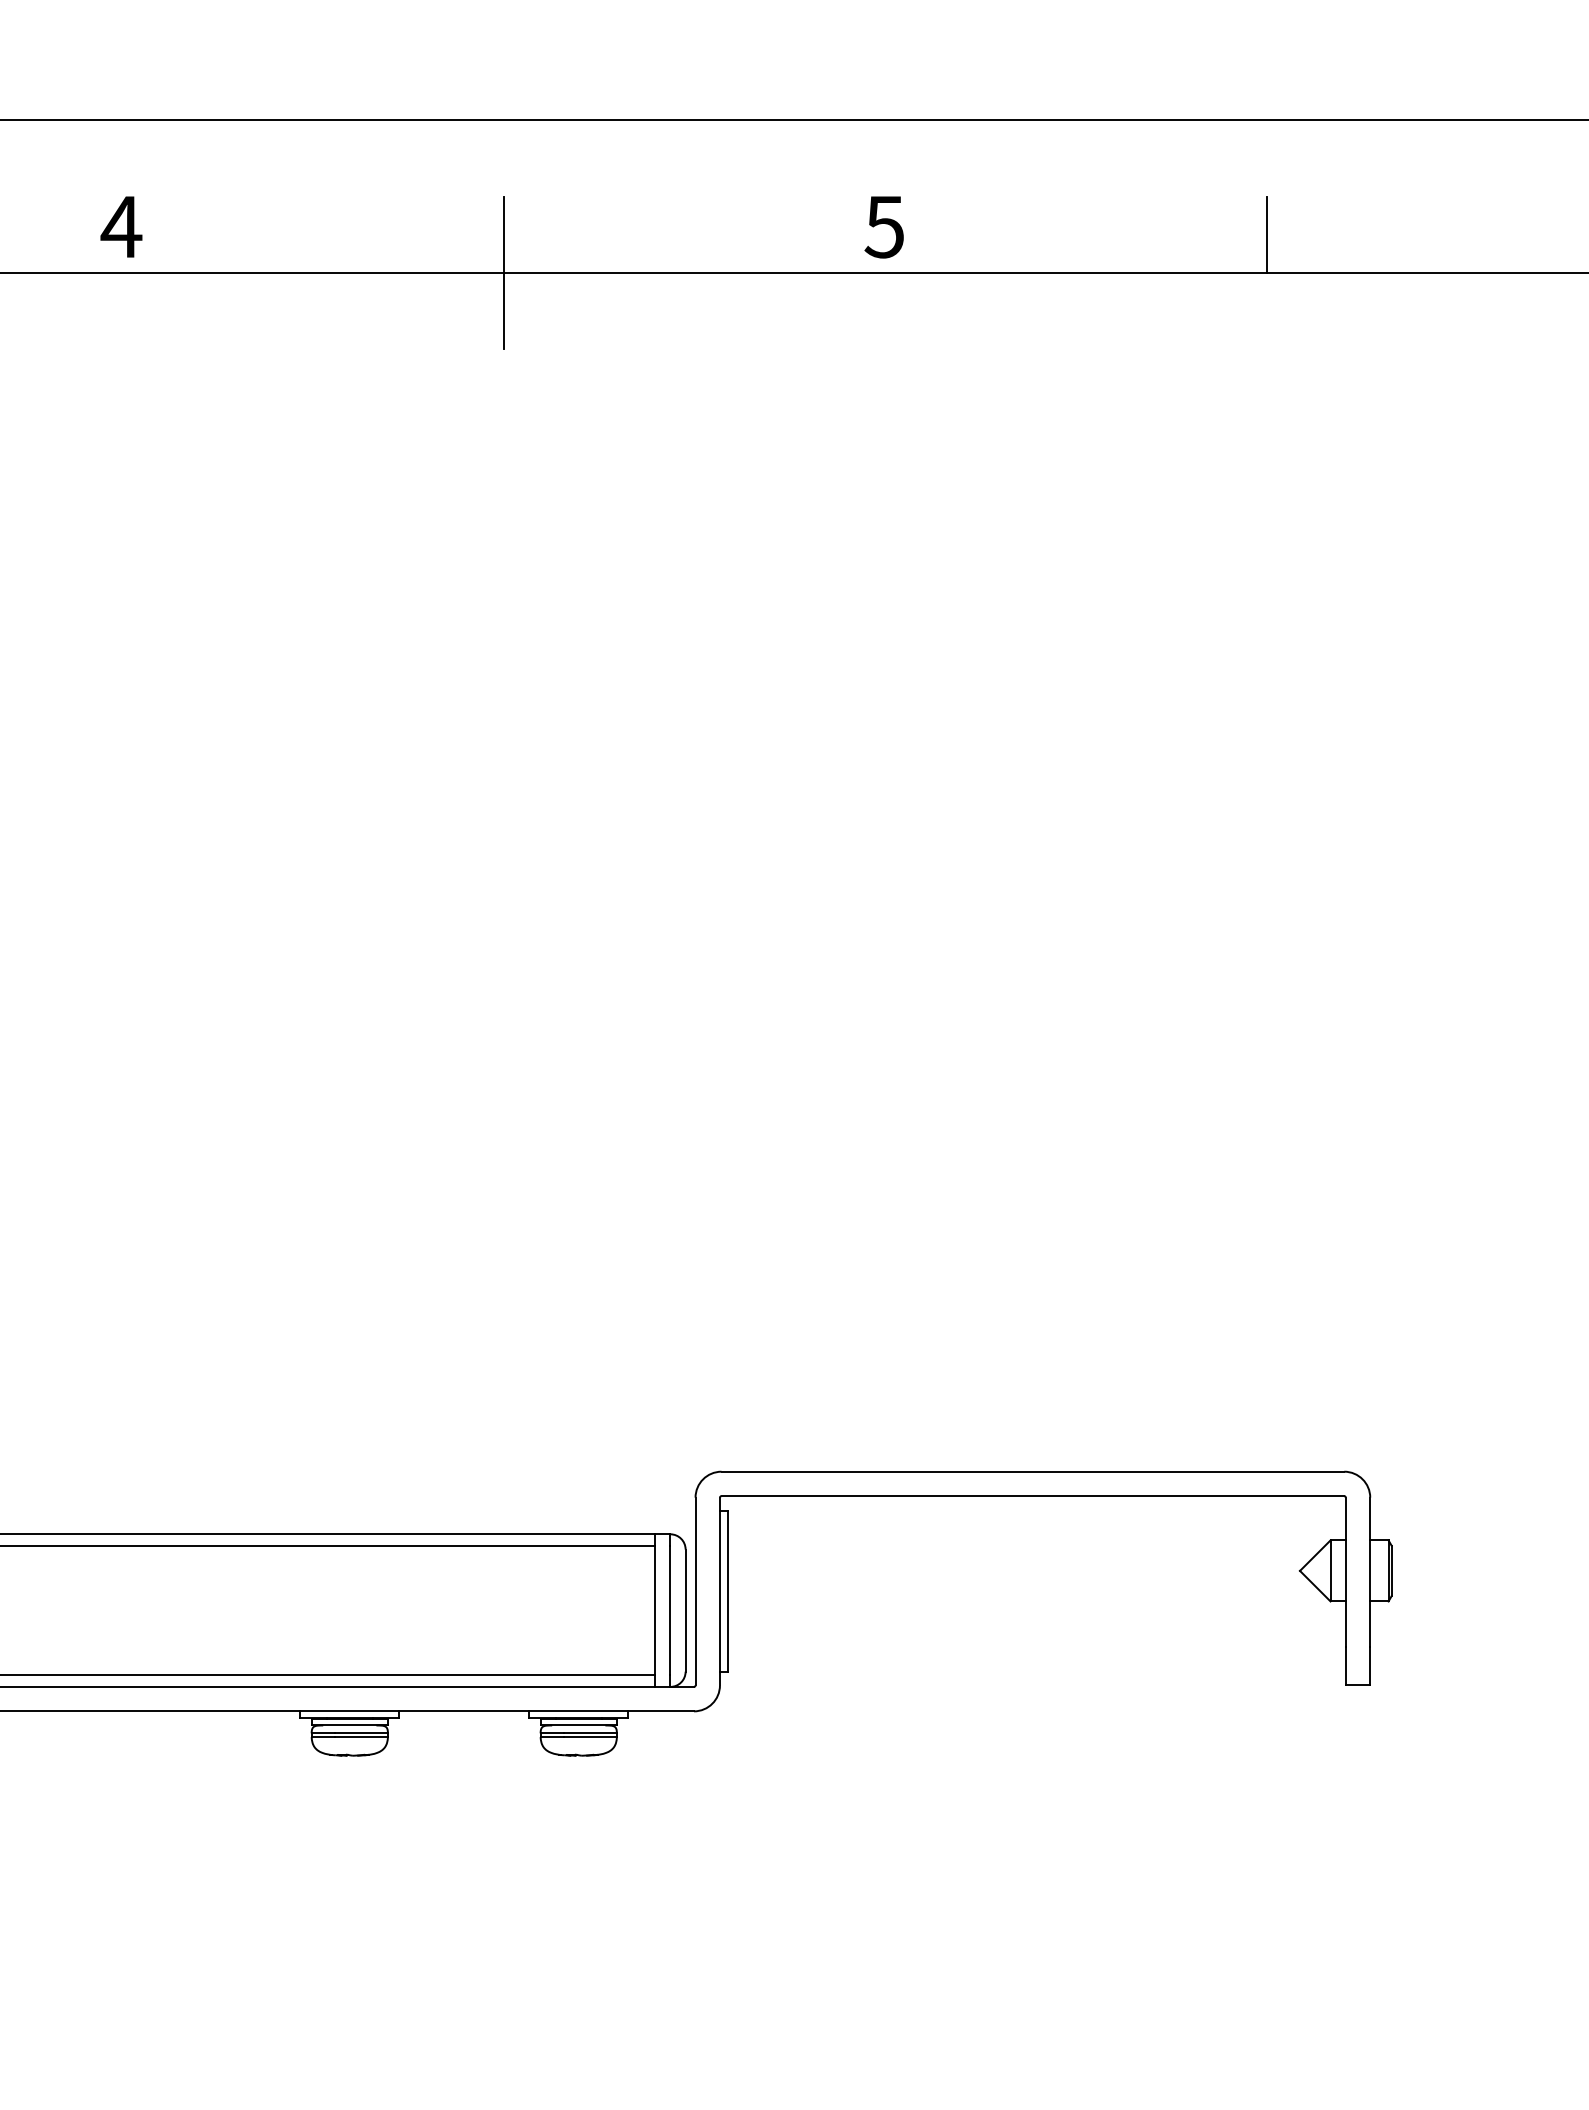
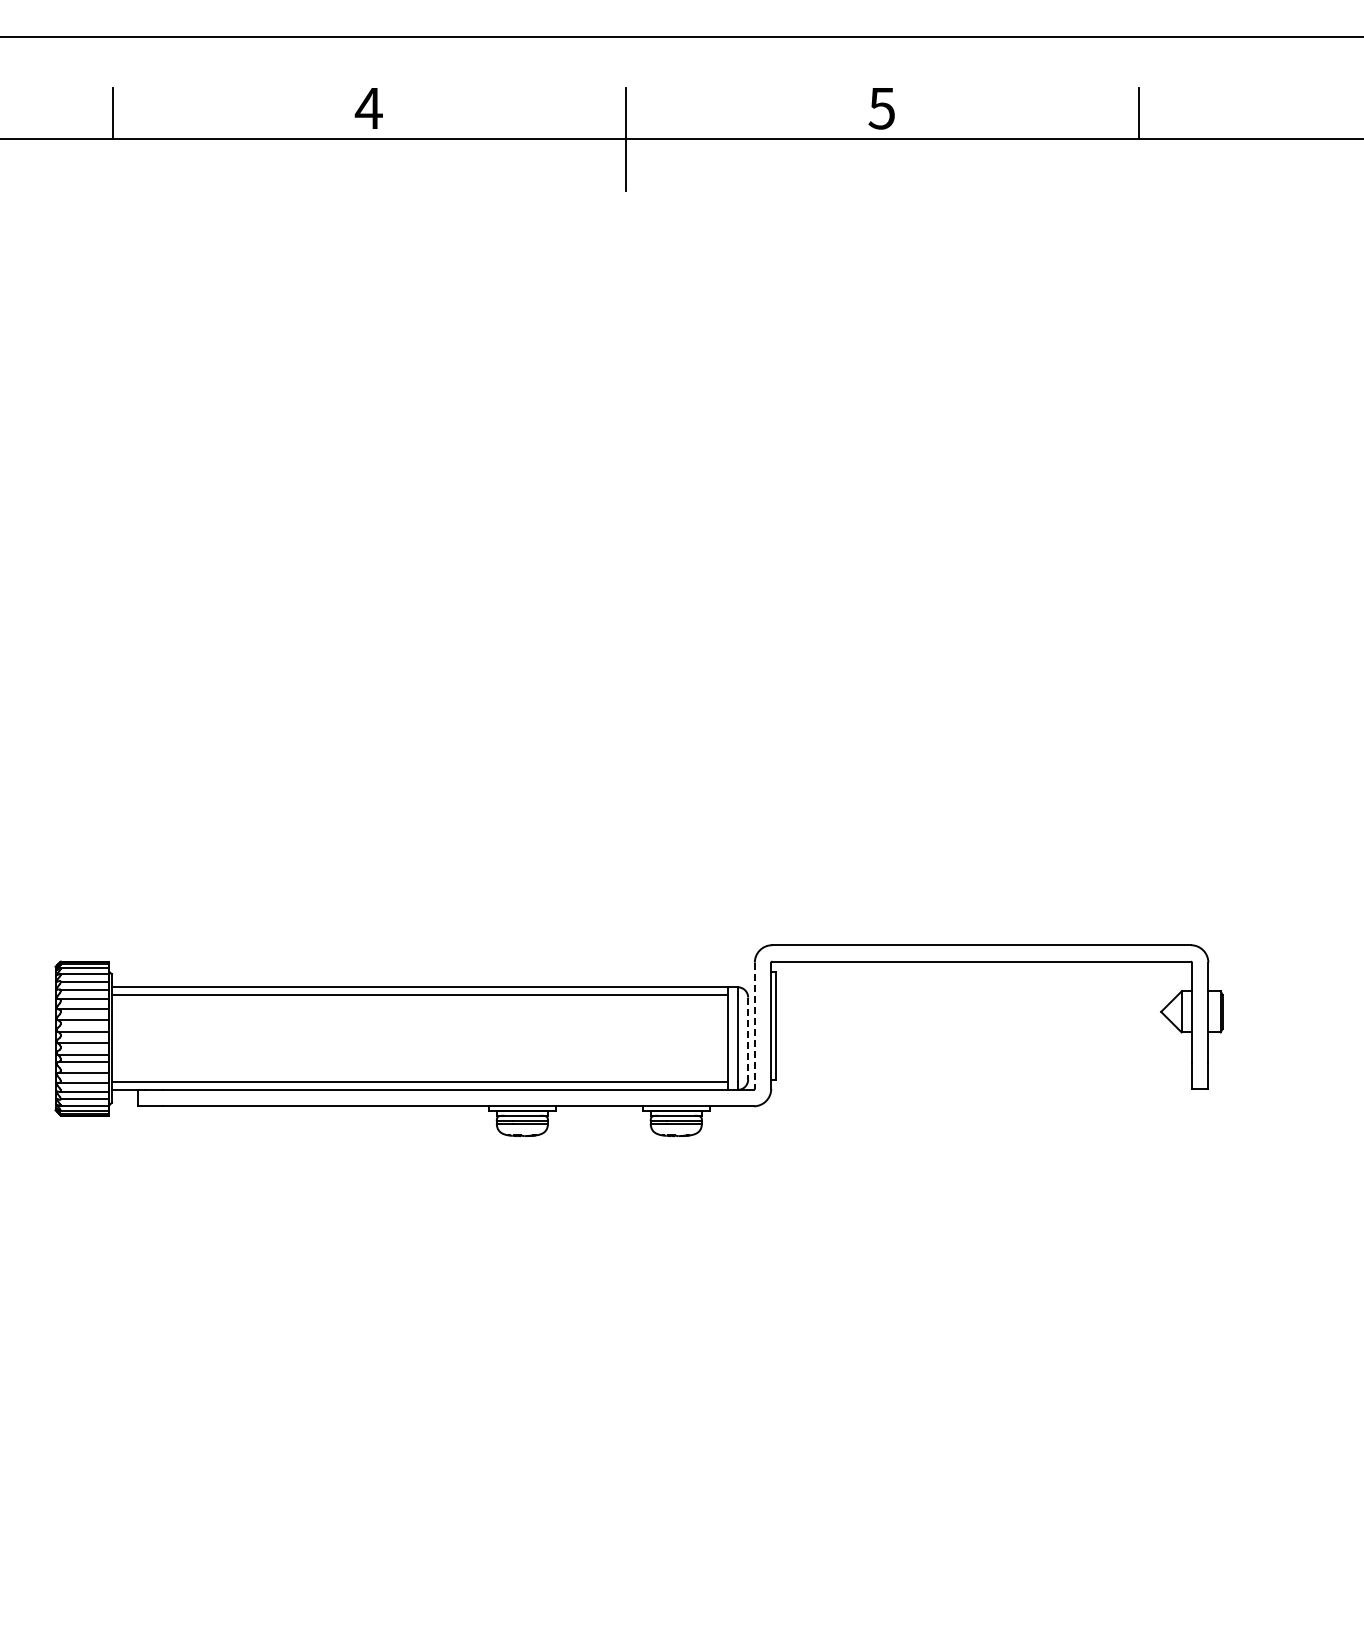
line: (695, 1592) -> (754, 1026), solid -> dashed
line: (686, 1611) -> (748, 1039), solid -> dashed

